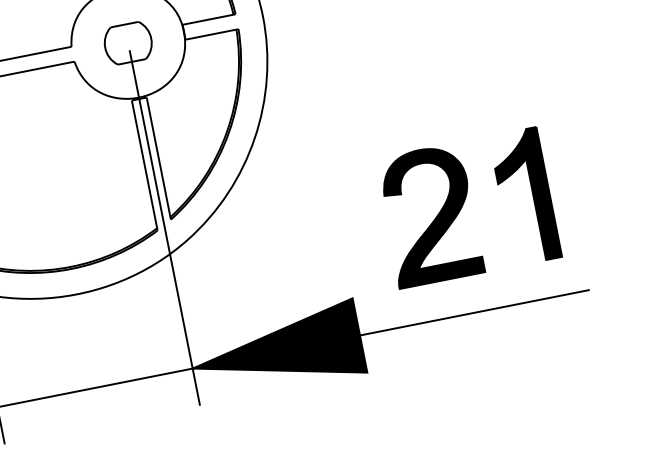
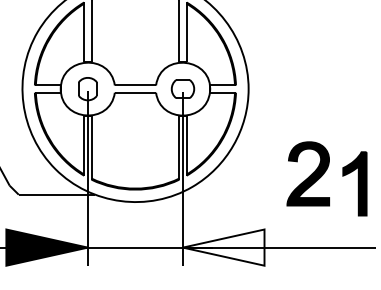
part: (524, 196) -> (354, 183), moved
part: (427, 215) -> (307, 173), moved
fill: (275, 351) -> (223, 247), removed

